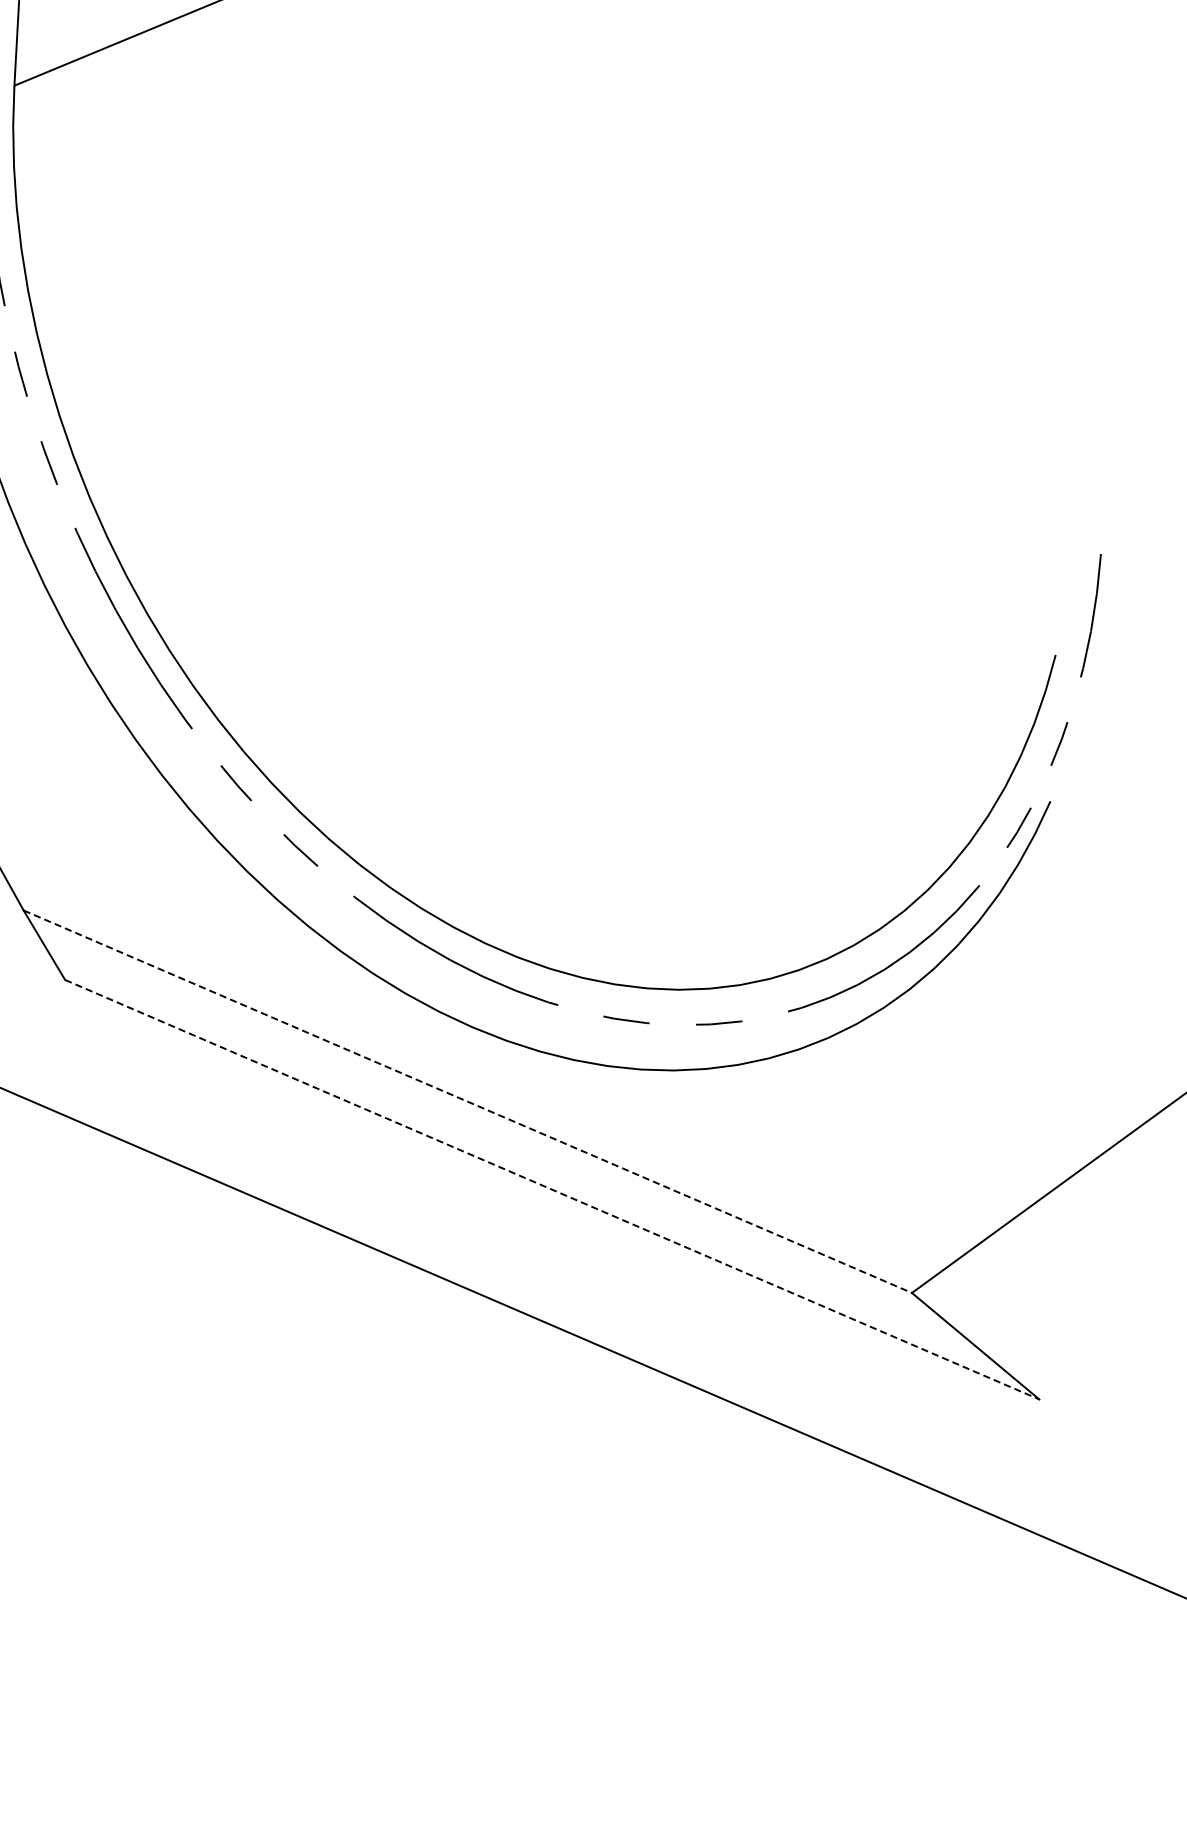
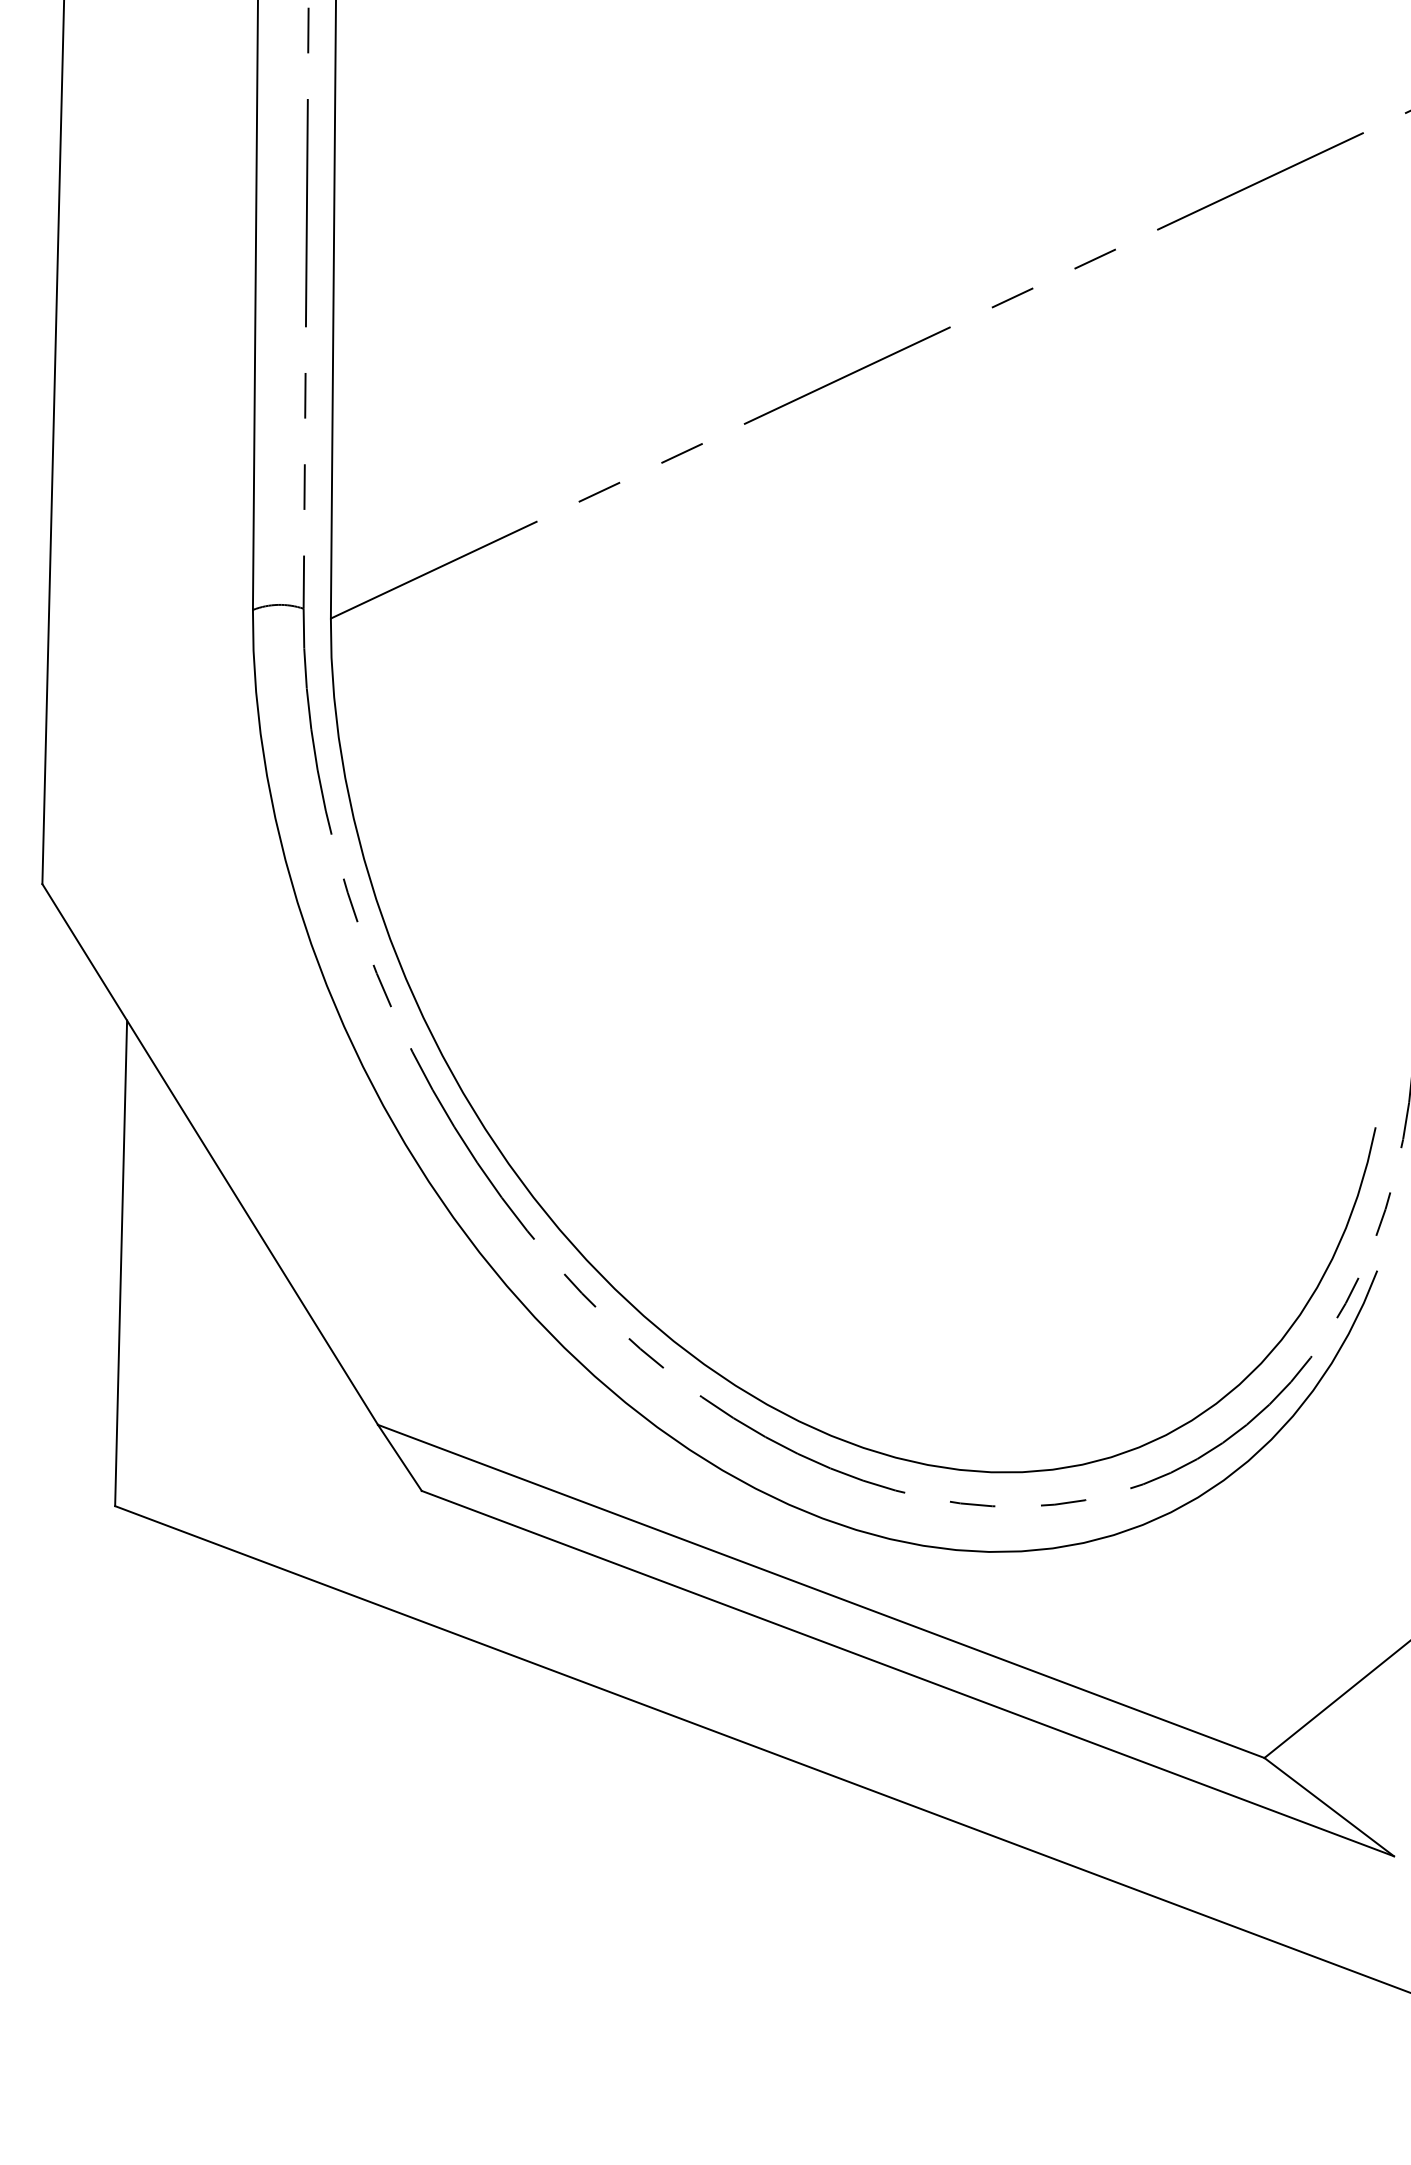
line: (468, 1101) -> (821, 1591), dashed -> solid
line: (552, 1189) -> (908, 1673), dashed -> solid

